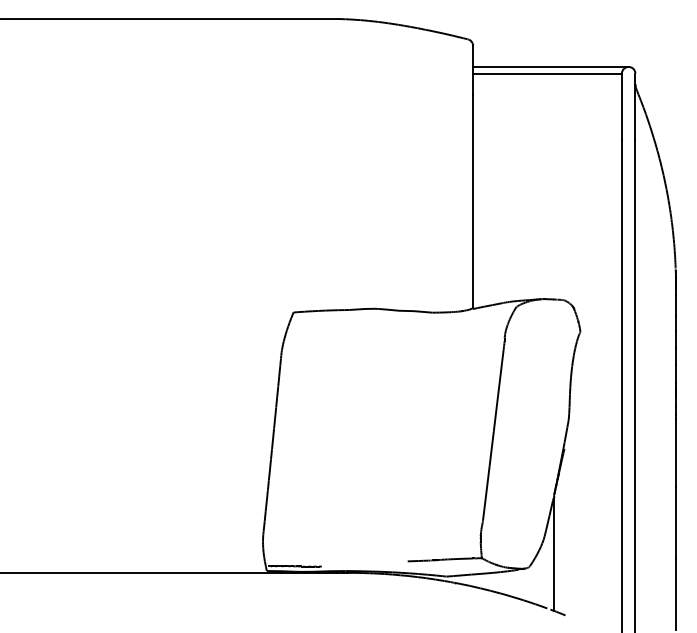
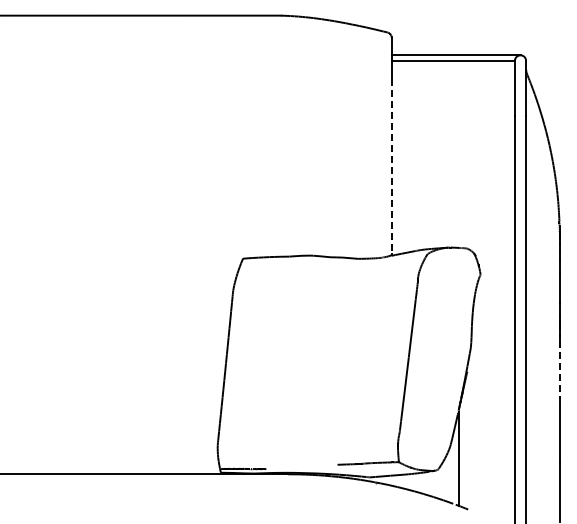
line: (472, 201) -> (391, 166), solid -> dashed
line: (675, 453) -> (559, 375), solid -> dashed

